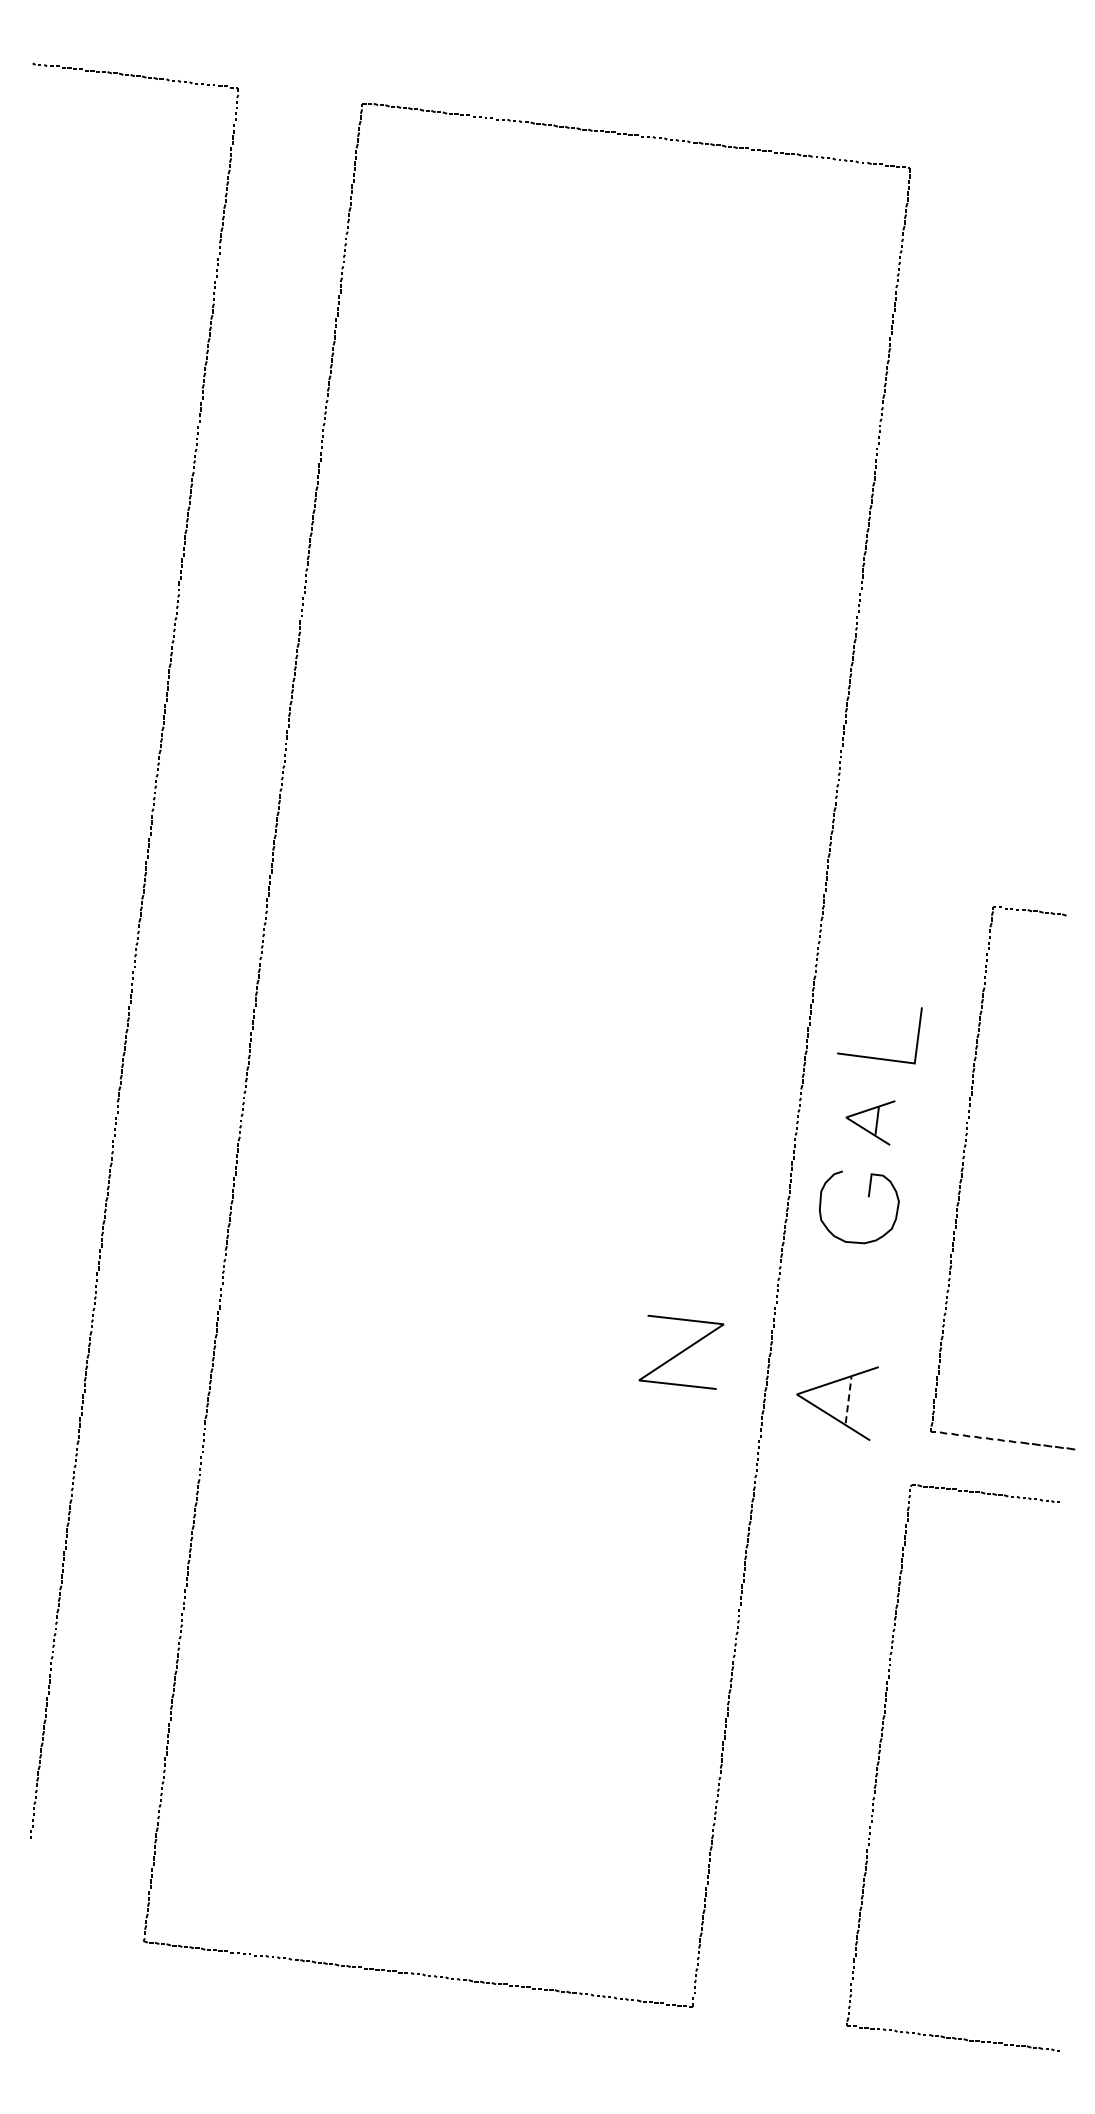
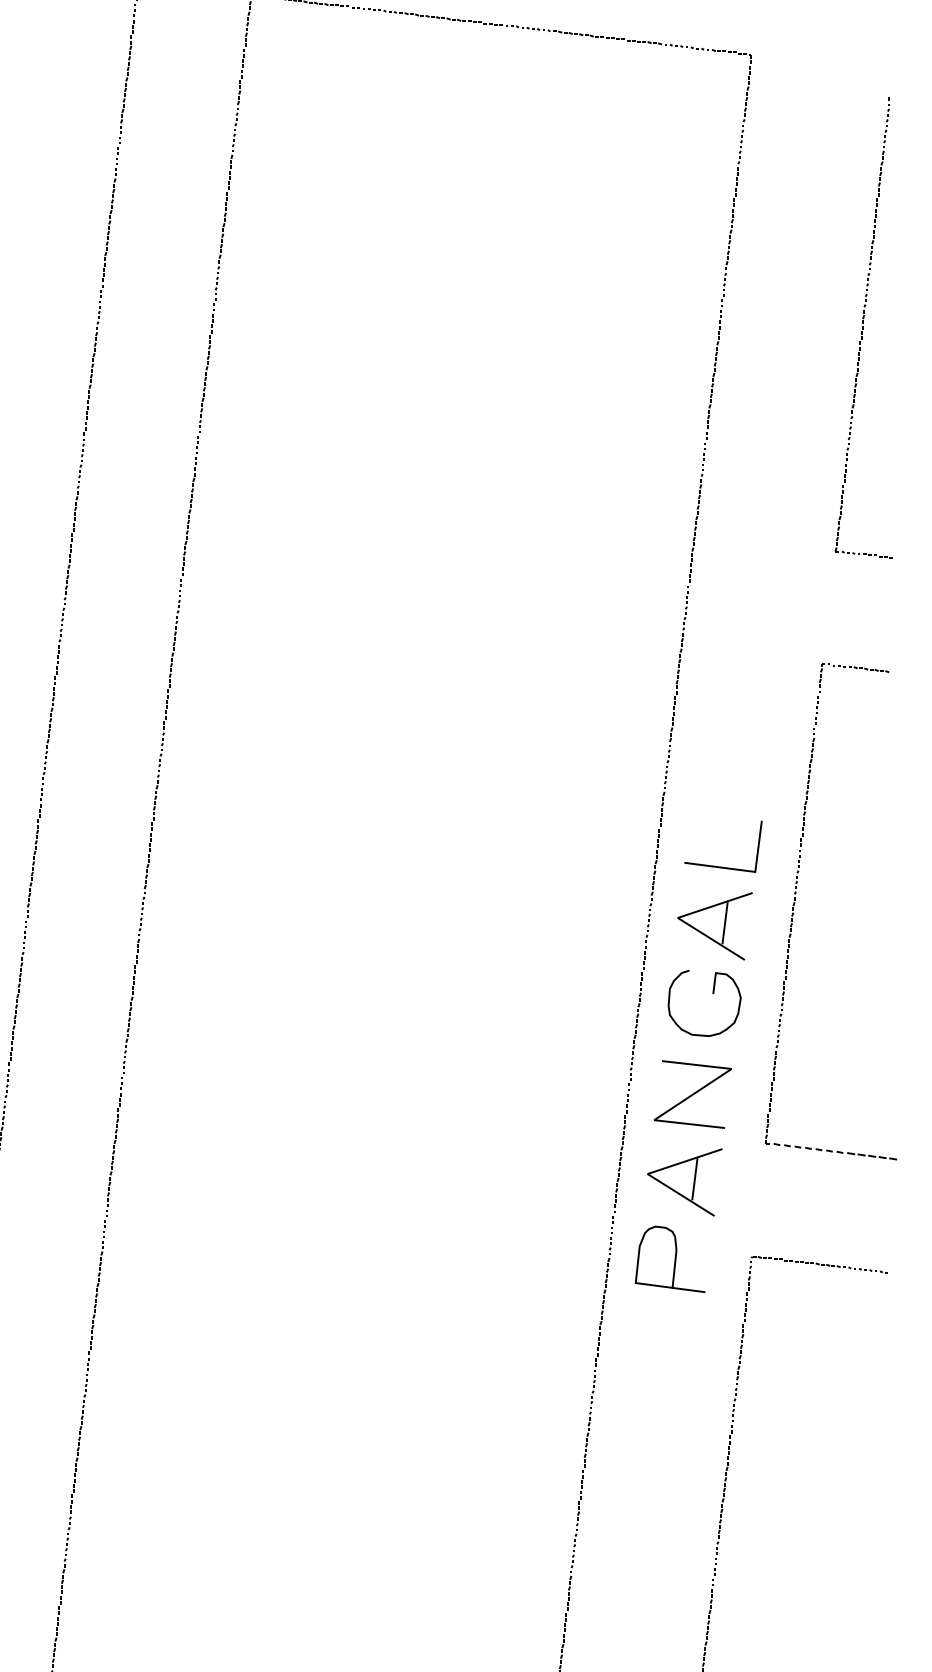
part: (1033, 467) -> (863, 328), added
part: (870, 1122) -> (714, 925), size x1.67
part: (962, 1177) -> (794, 911), moved
line: (681, 1351) -> (692, 1093), moved
line: (848, 1399) -> (694, 1178), dashed -> solid
curve: (826, 1487) -> (674, 1258), added

